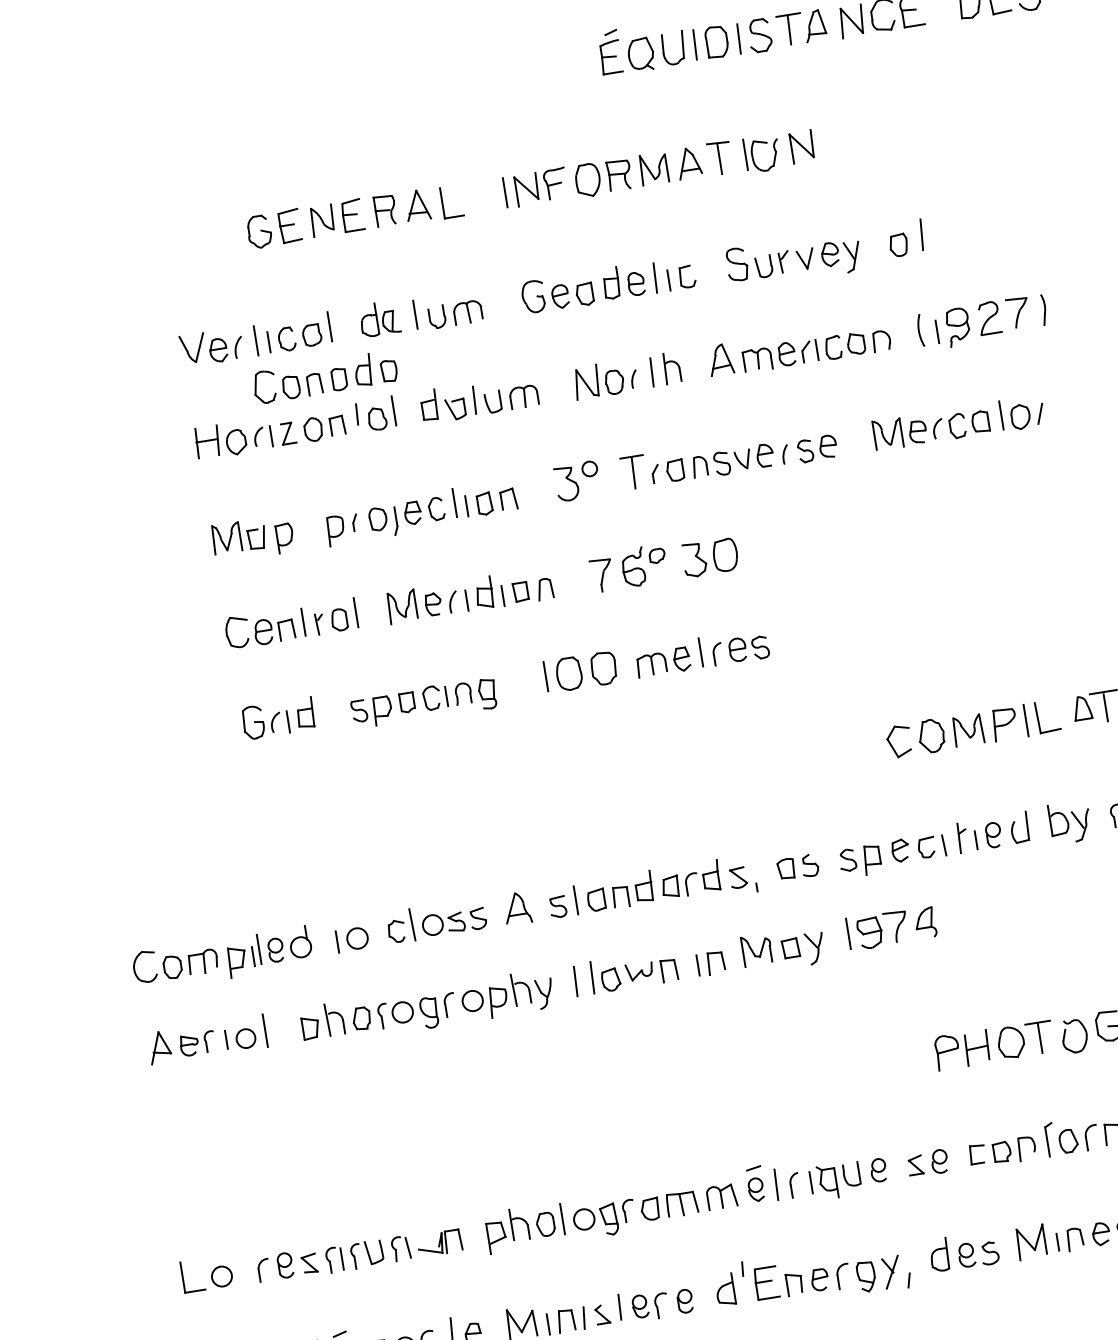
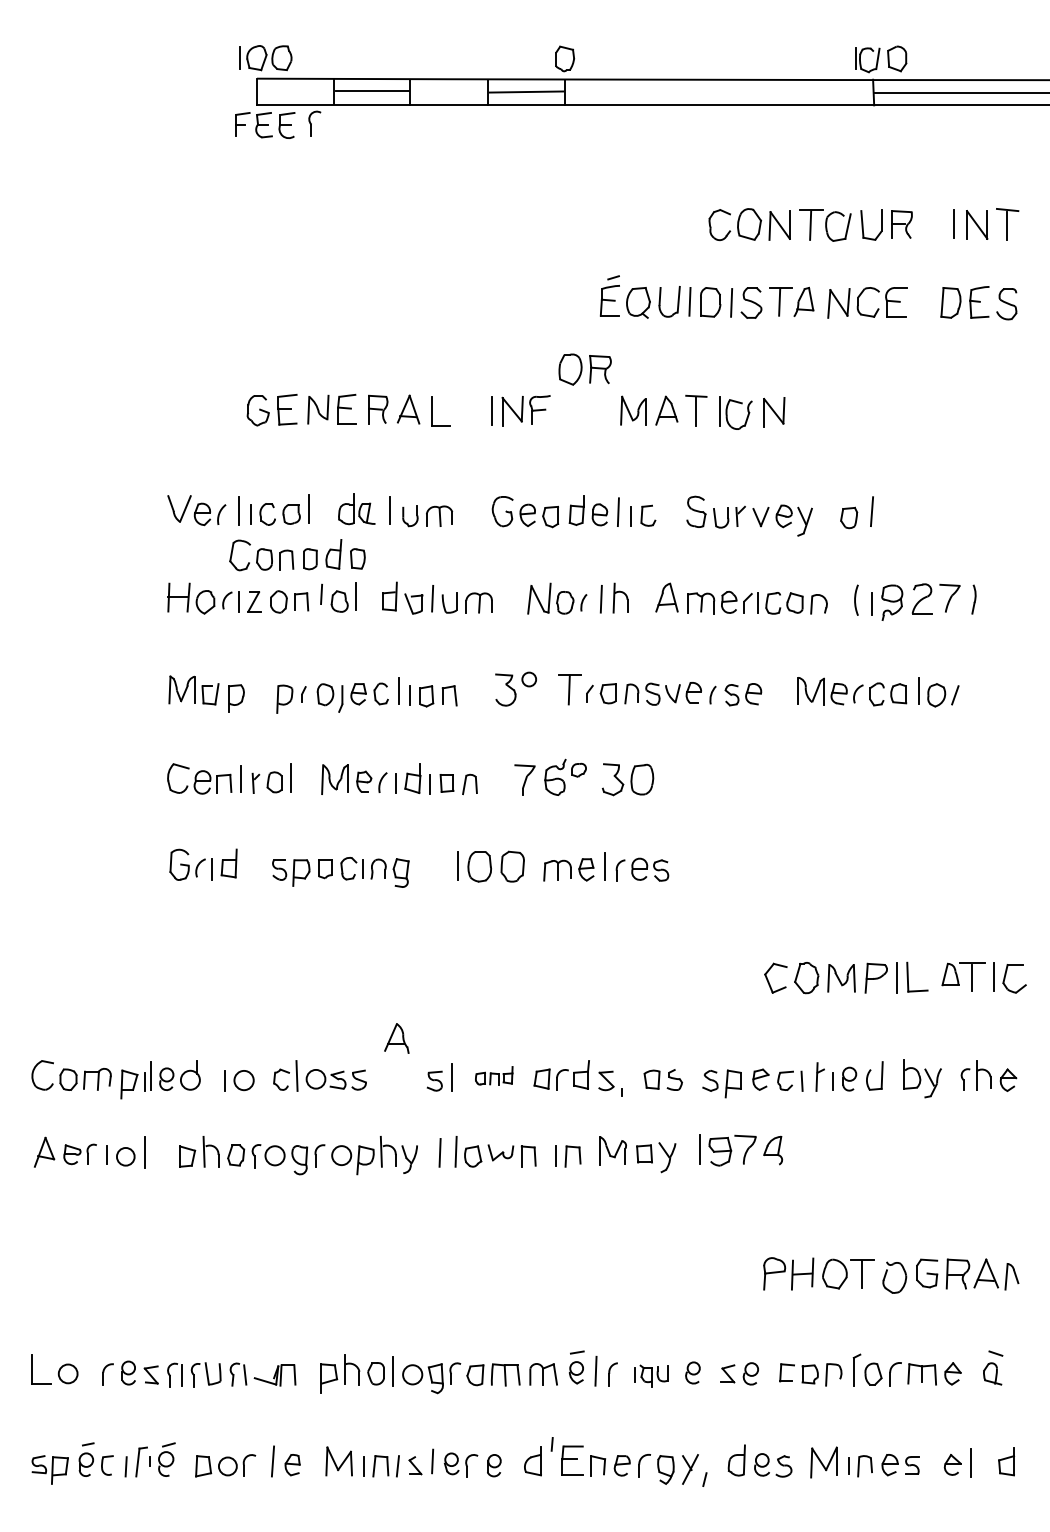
part: (602, 177) -> (584, 369), moved
part: (618, 891) -> (493, 1075), size x0.6
part: (517, 908) -> (396, 1038), moved
part: (835, 1181) -> (651, 1376), size x0.7

